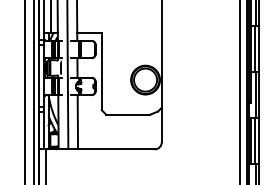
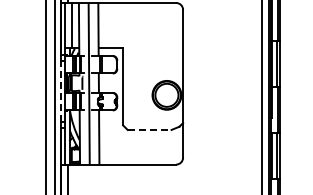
line: (39, 76) -> (60, 91), solid -> dashed
line: (128, 114) -> (149, 129), solid -> dashed

